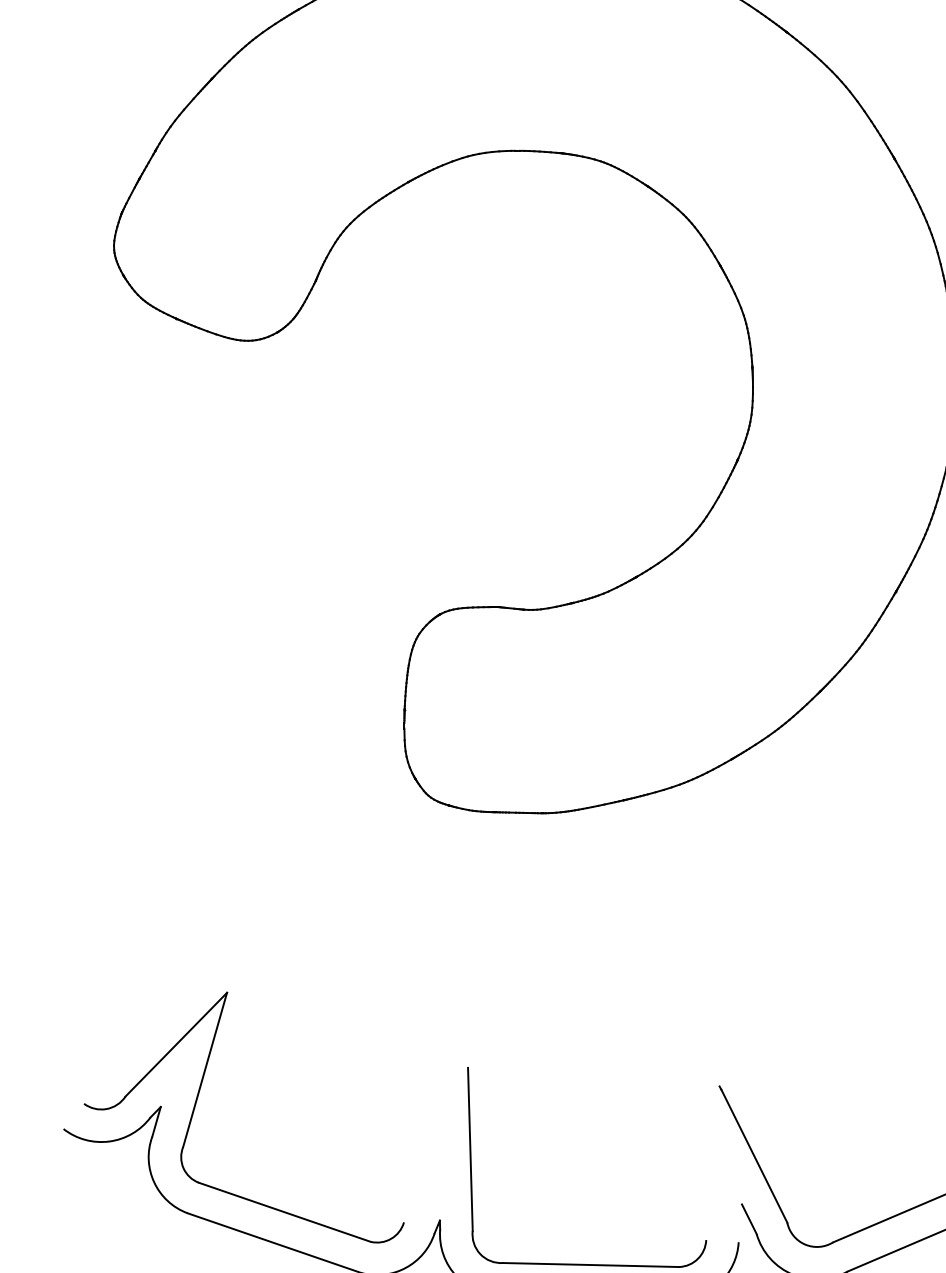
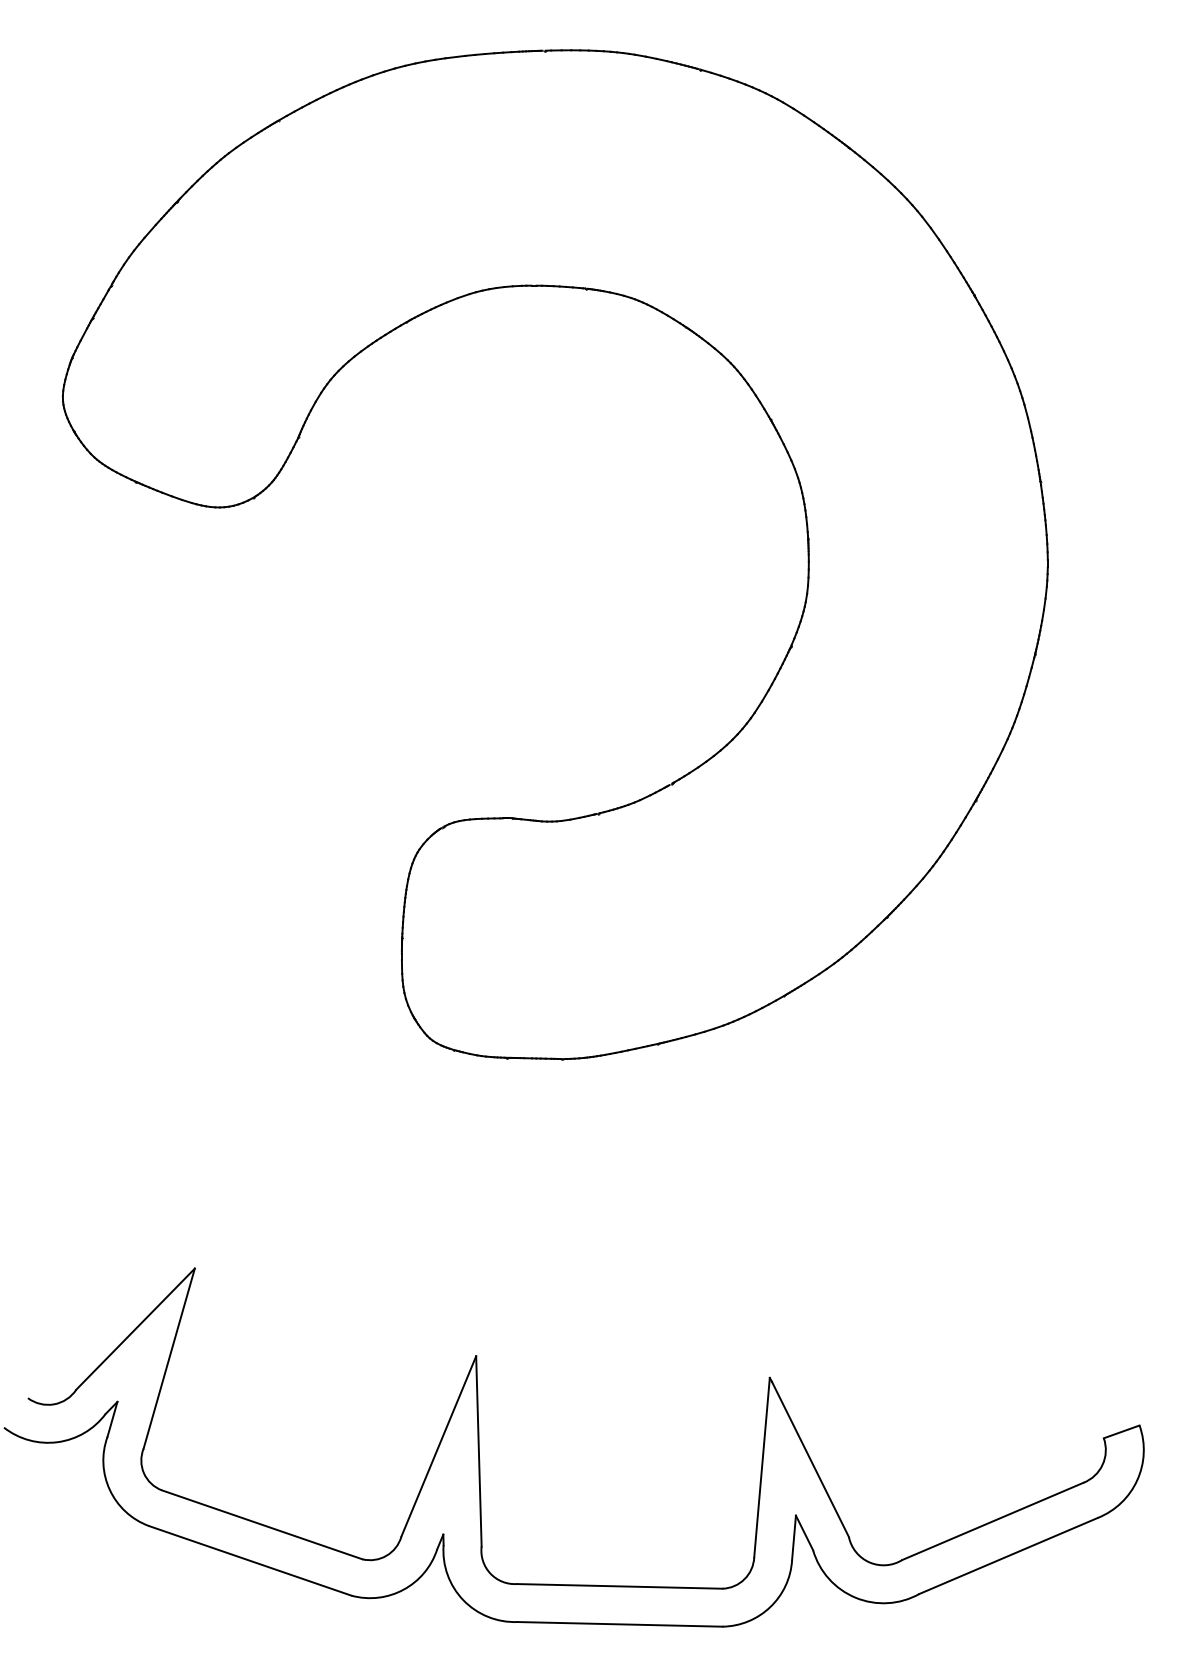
line: (435, 1145) -> (438, 1446), added
line: (712, 1163) -> (761, 1467), added
line: (739, 1223) -> (793, 1537), added

